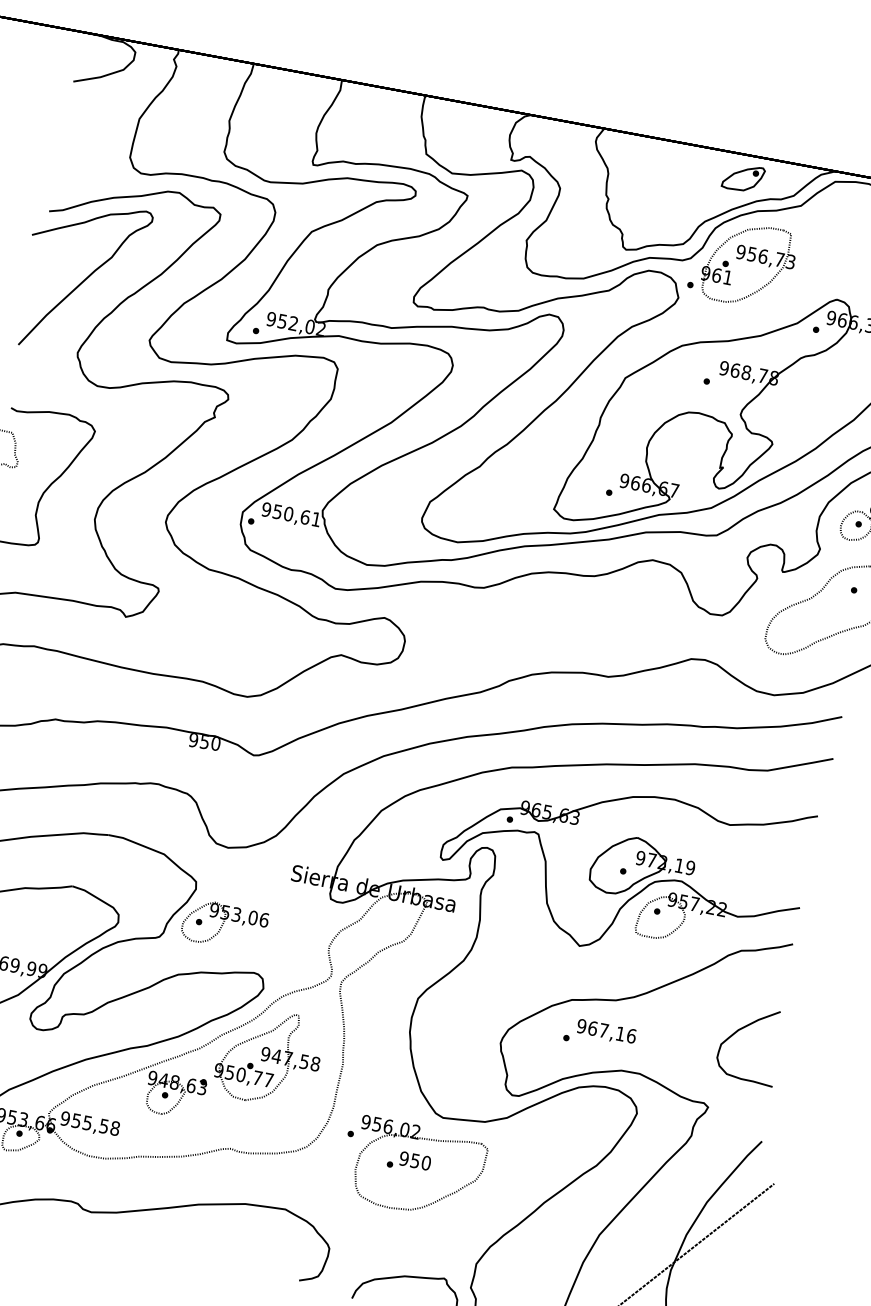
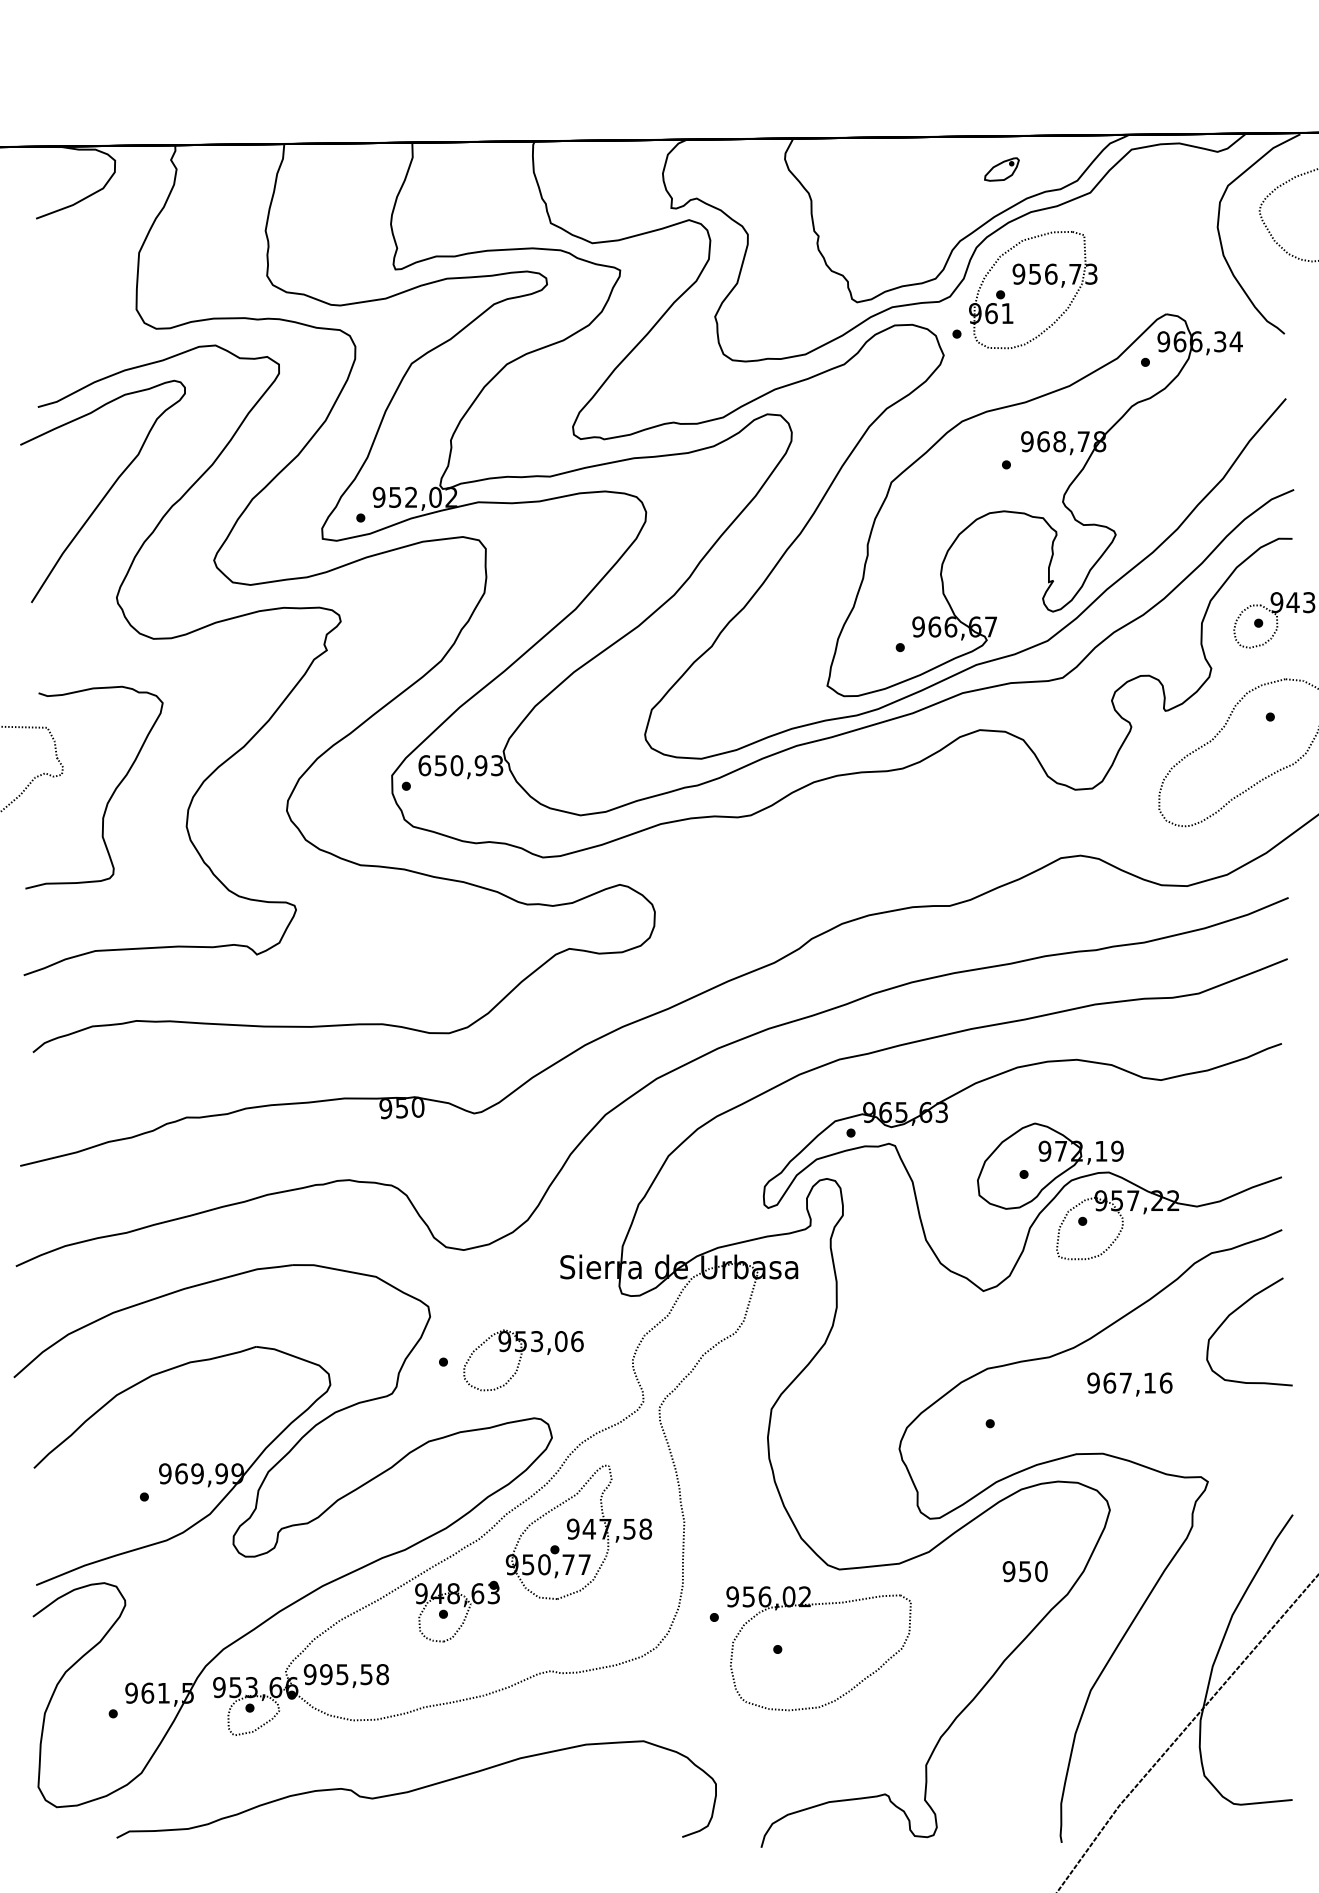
part: (743, 177) -> (1001, 169), size x0.6
text: (291, 514) -> (460, 765), 950,61 -> 650,93
part: (224, 925) -> (523, 1360), moved
curve: (741, 1029) -> (1233, 1313), moved
text: (606, 1032) -> (1129, 1384), moved
text: (76, 1120) -> (326, 1674), 955,58 -> 995,58
text: (414, 1160) -> (1024, 1571), moved

